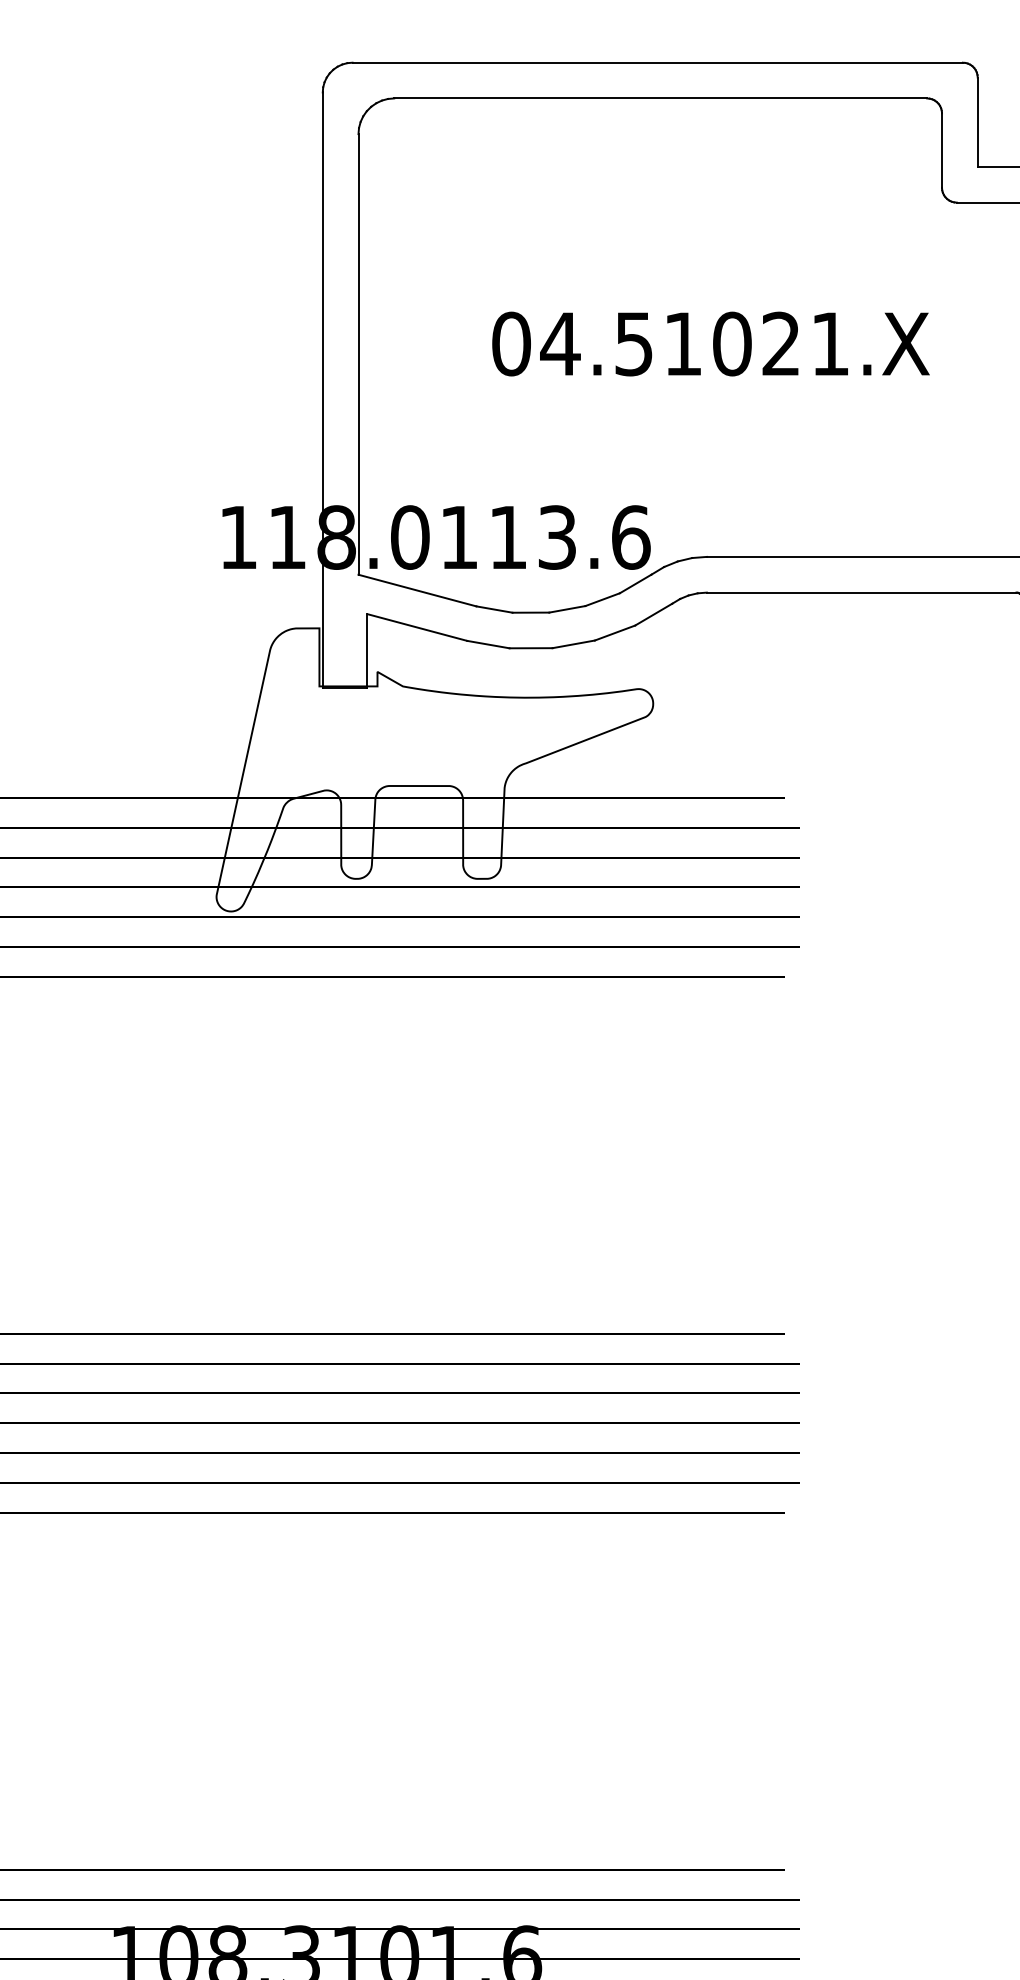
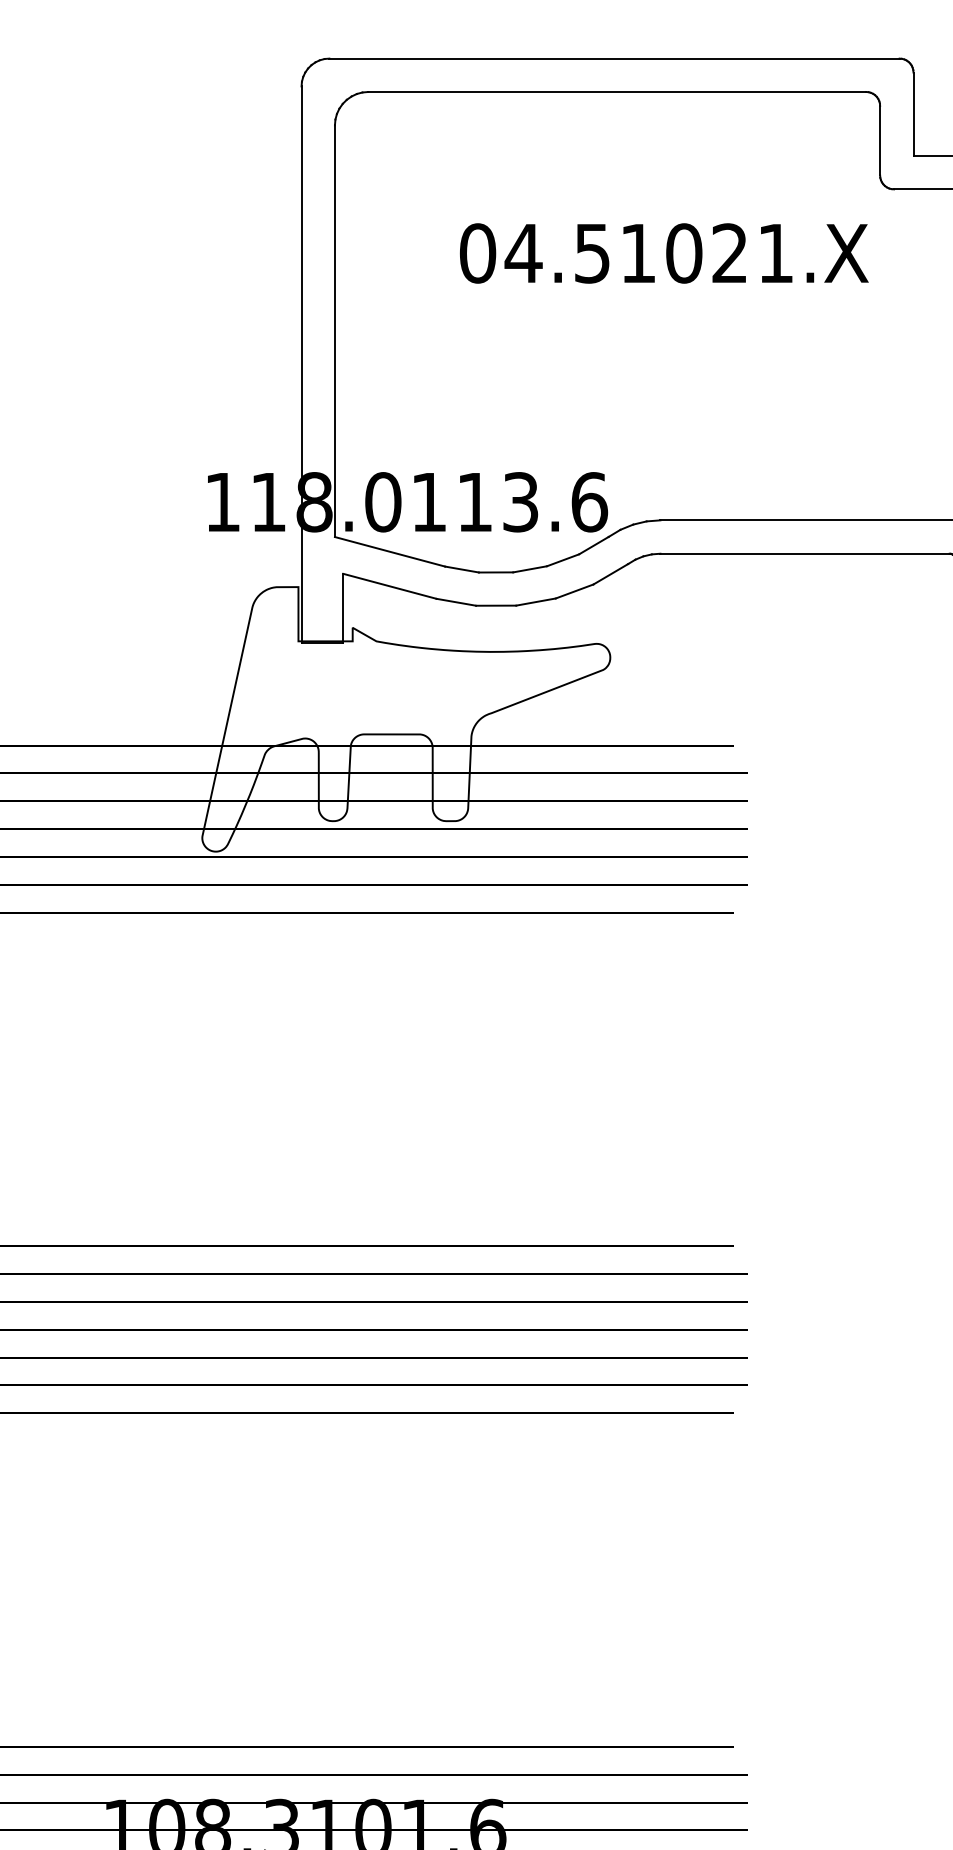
text: (711, 344) -> (664, 253), moved

